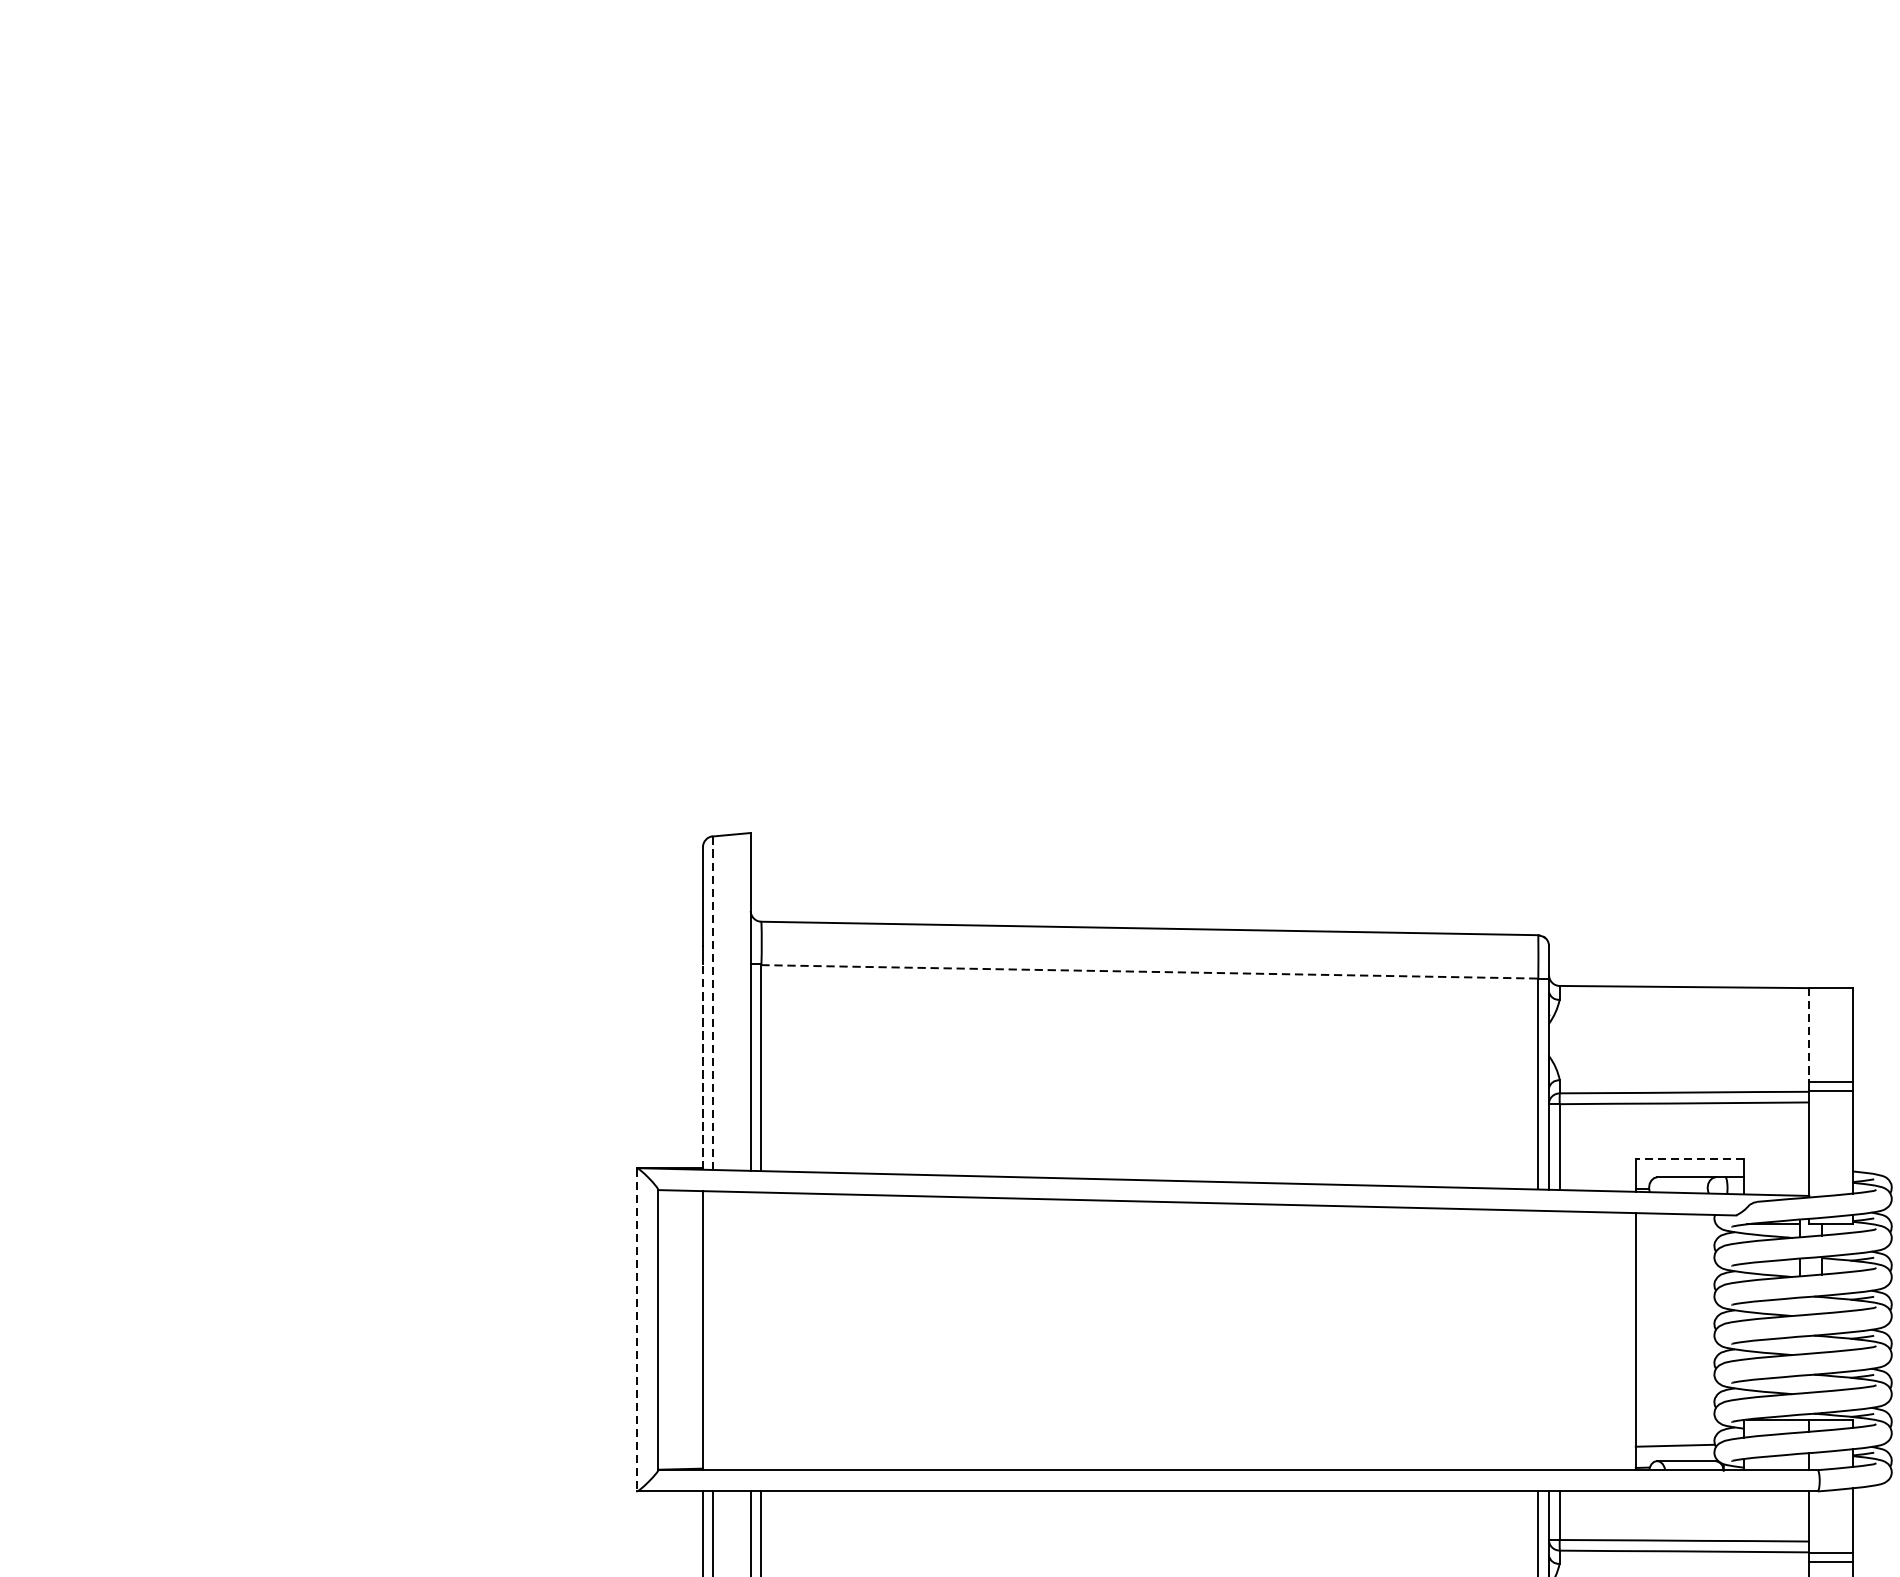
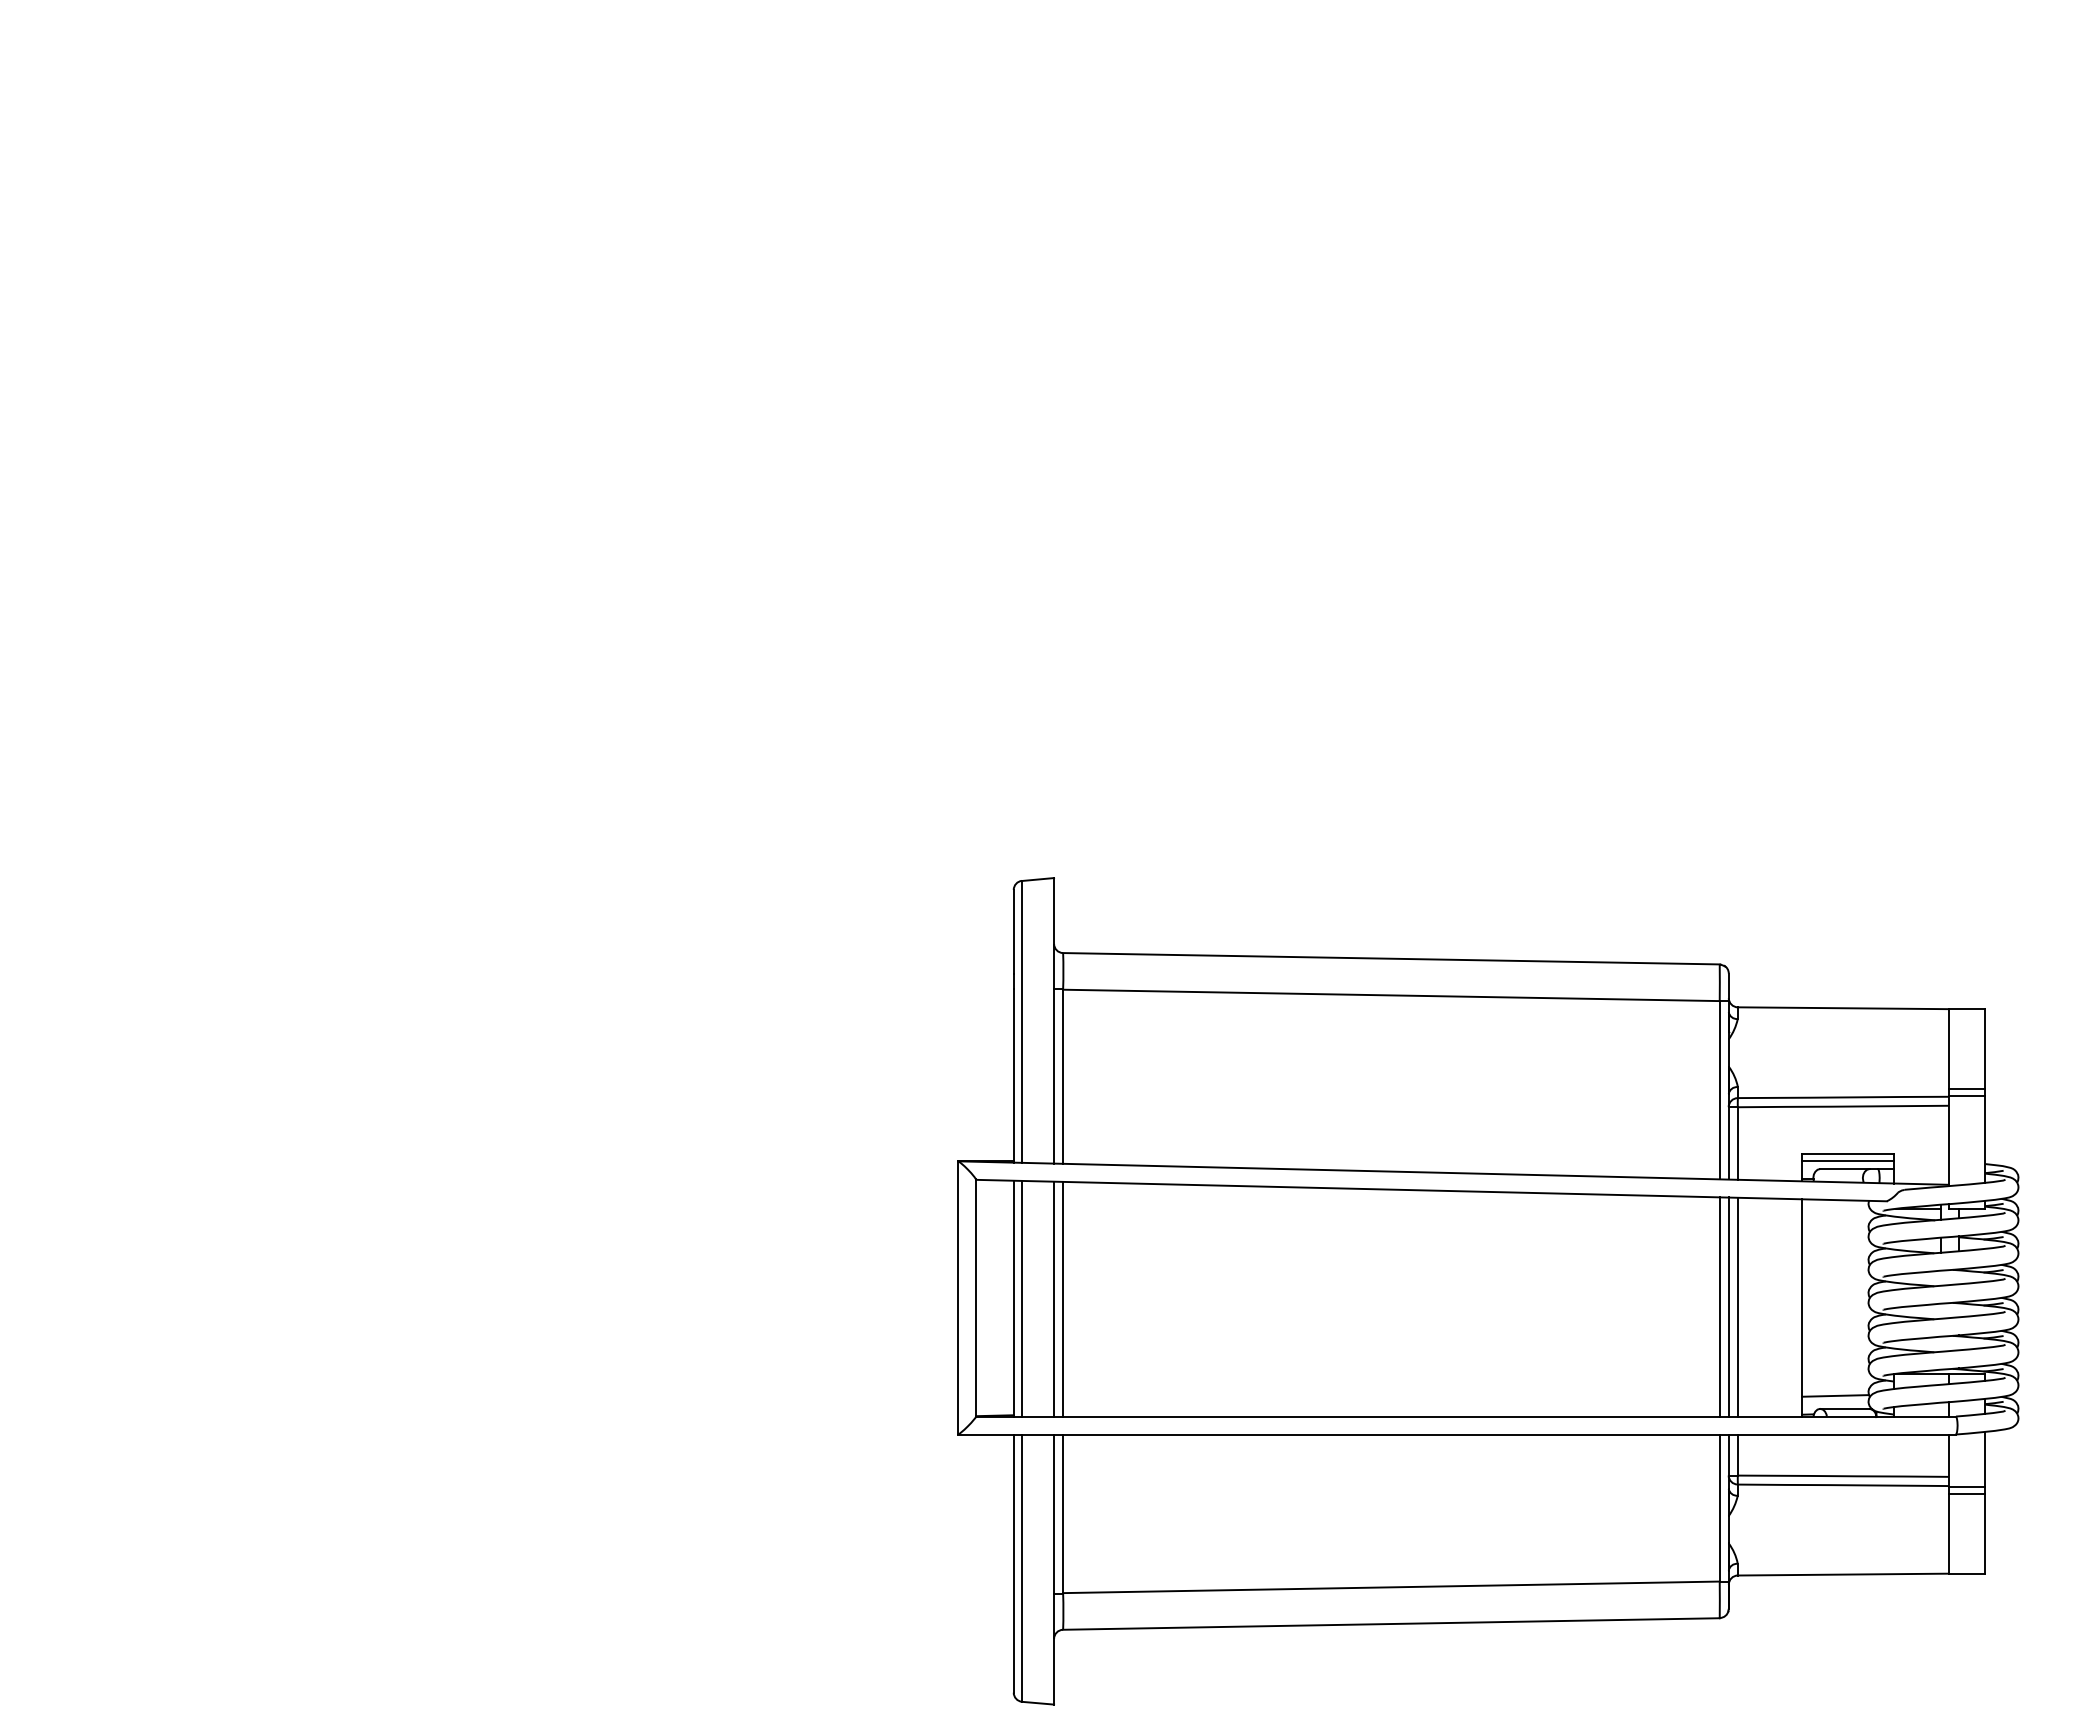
line: (1149, 971) -> (1391, 995), dashed -> solid
line: (713, 1002) -> (1022, 1021), dashed -> solid
line: (1808, 1034) -> (1948, 1048), dashed -> solid
line: (702, 1066) -> (1013, 1075), dashed -> solid
line: (1689, 1158) -> (1847, 1153), dashed -> solid
line: (1689, 1168) -> (1847, 1161), added
line: (637, 1330) -> (958, 1298), dashed -> solid
line: (713, 1330) -> (1022, 1298), added
line: (751, 1330) -> (1054, 1298), added
line: (761, 1330) -> (1063, 1298), added
line: (1538, 1339) -> (1719, 1306), added
line: (1548, 1339) -> (1728, 1306), added
line: (1559, 1339) -> (1737, 1306), added

